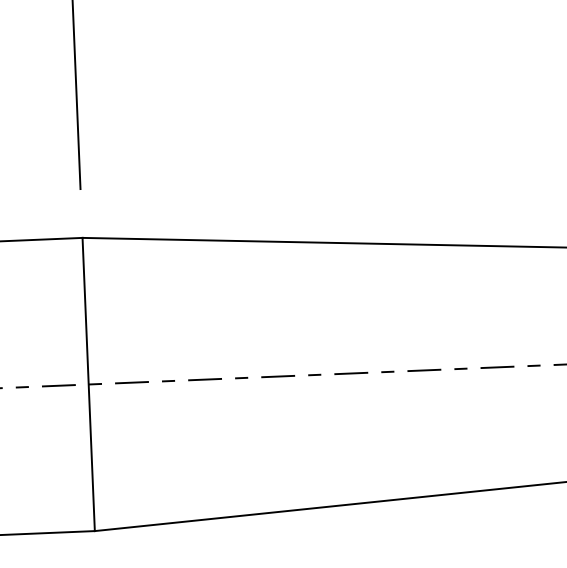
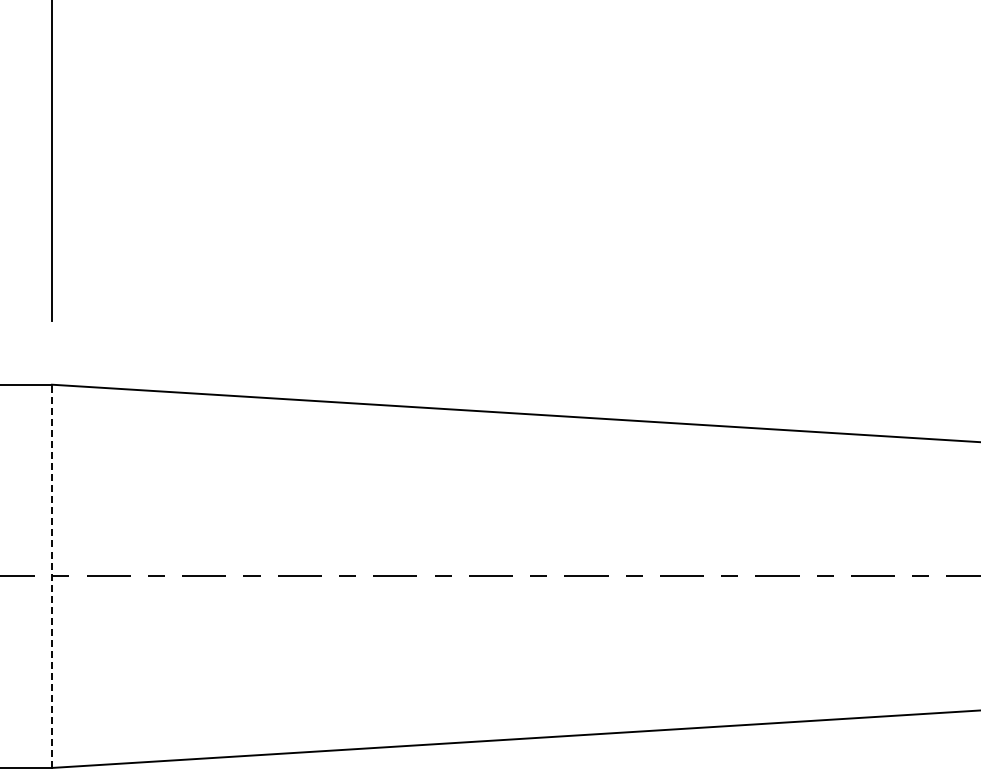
line: (89, 384) -> (52, 576), solid -> dashed

